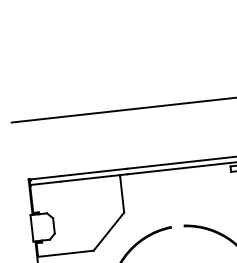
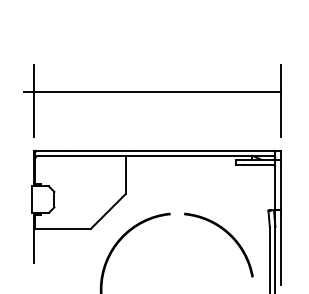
line: (23, 129) -> (34, 100), added

